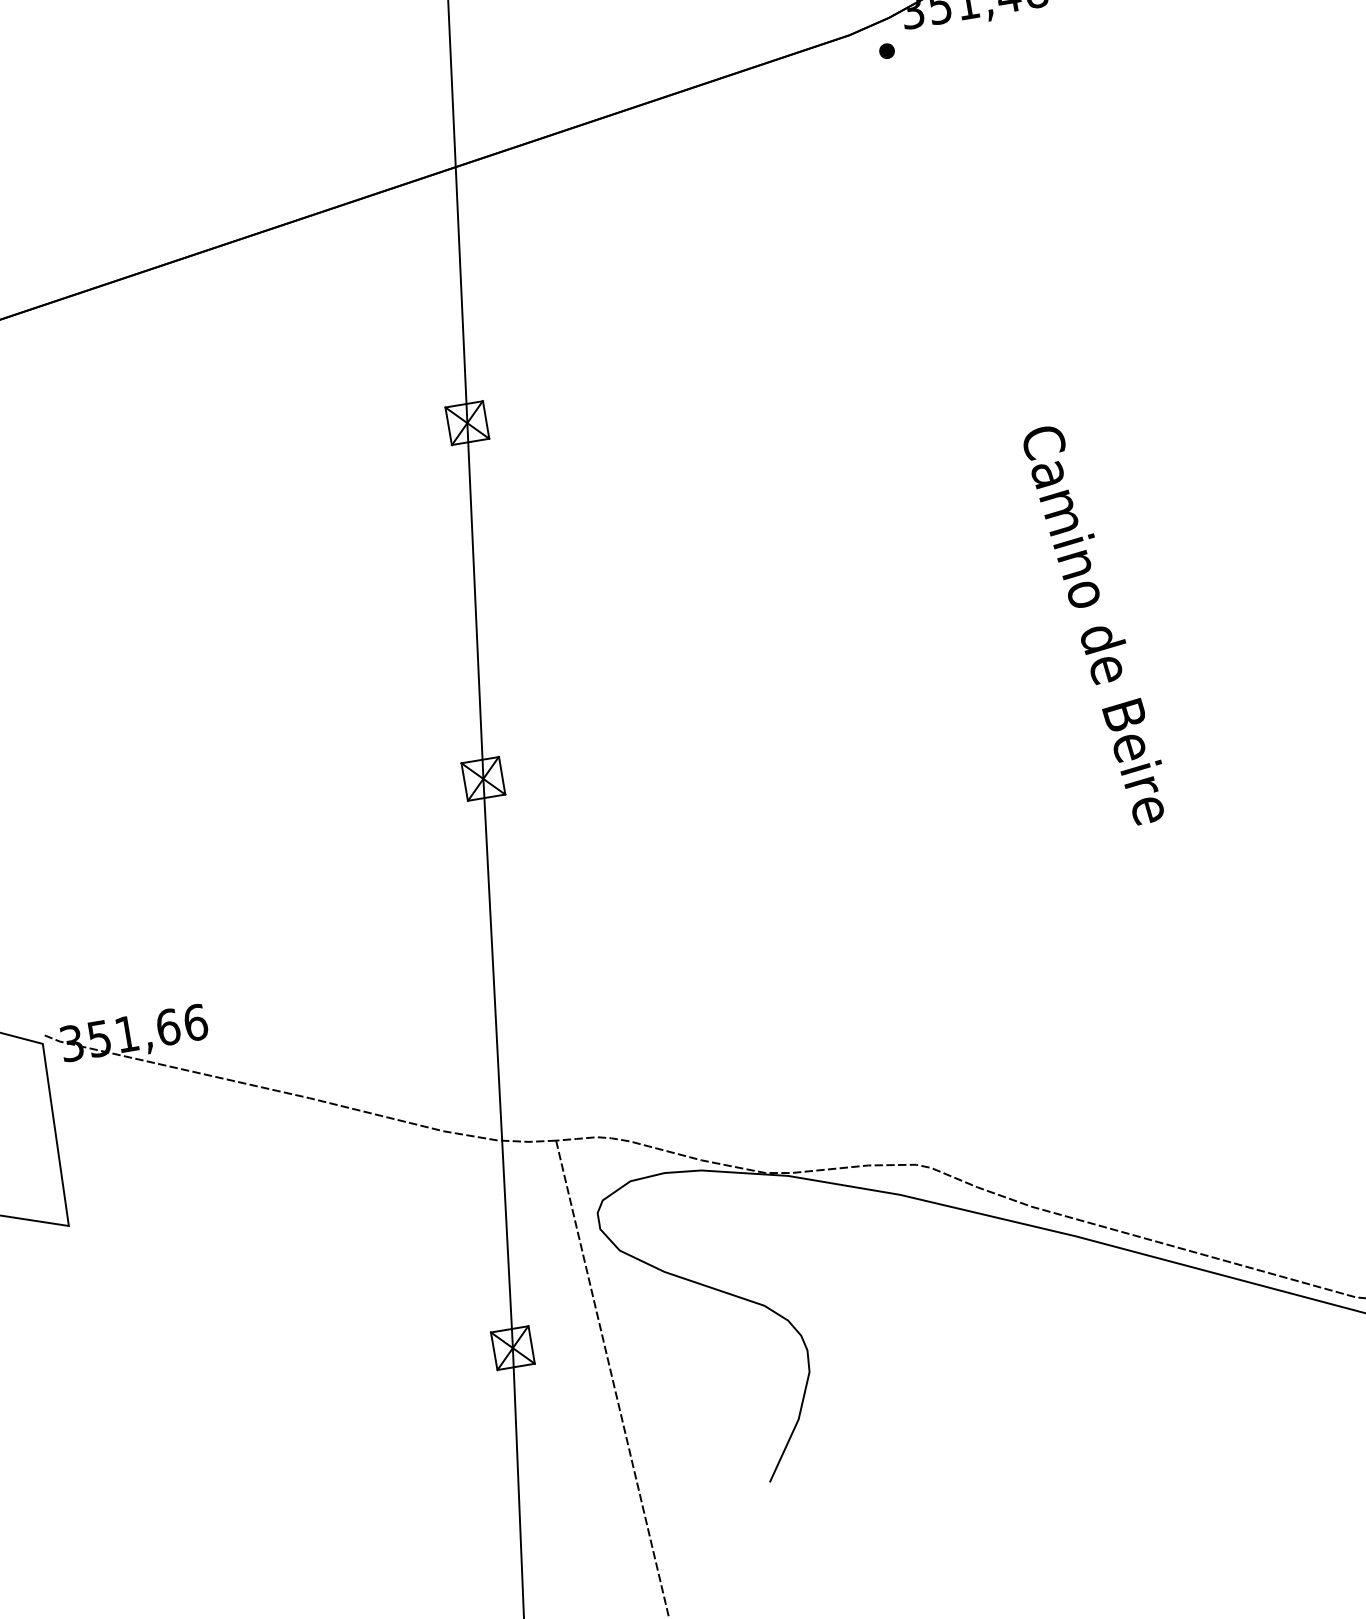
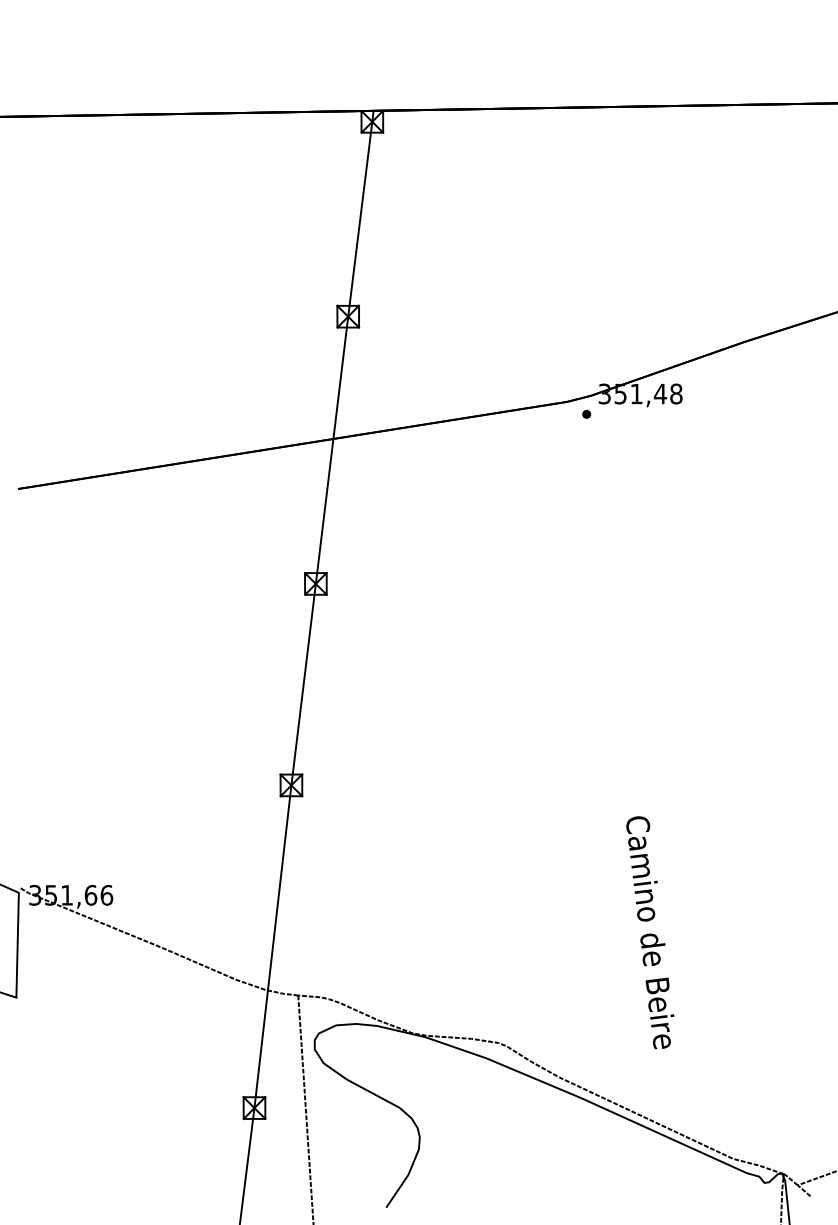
text: (1096, 624) -> (650, 932), moved

